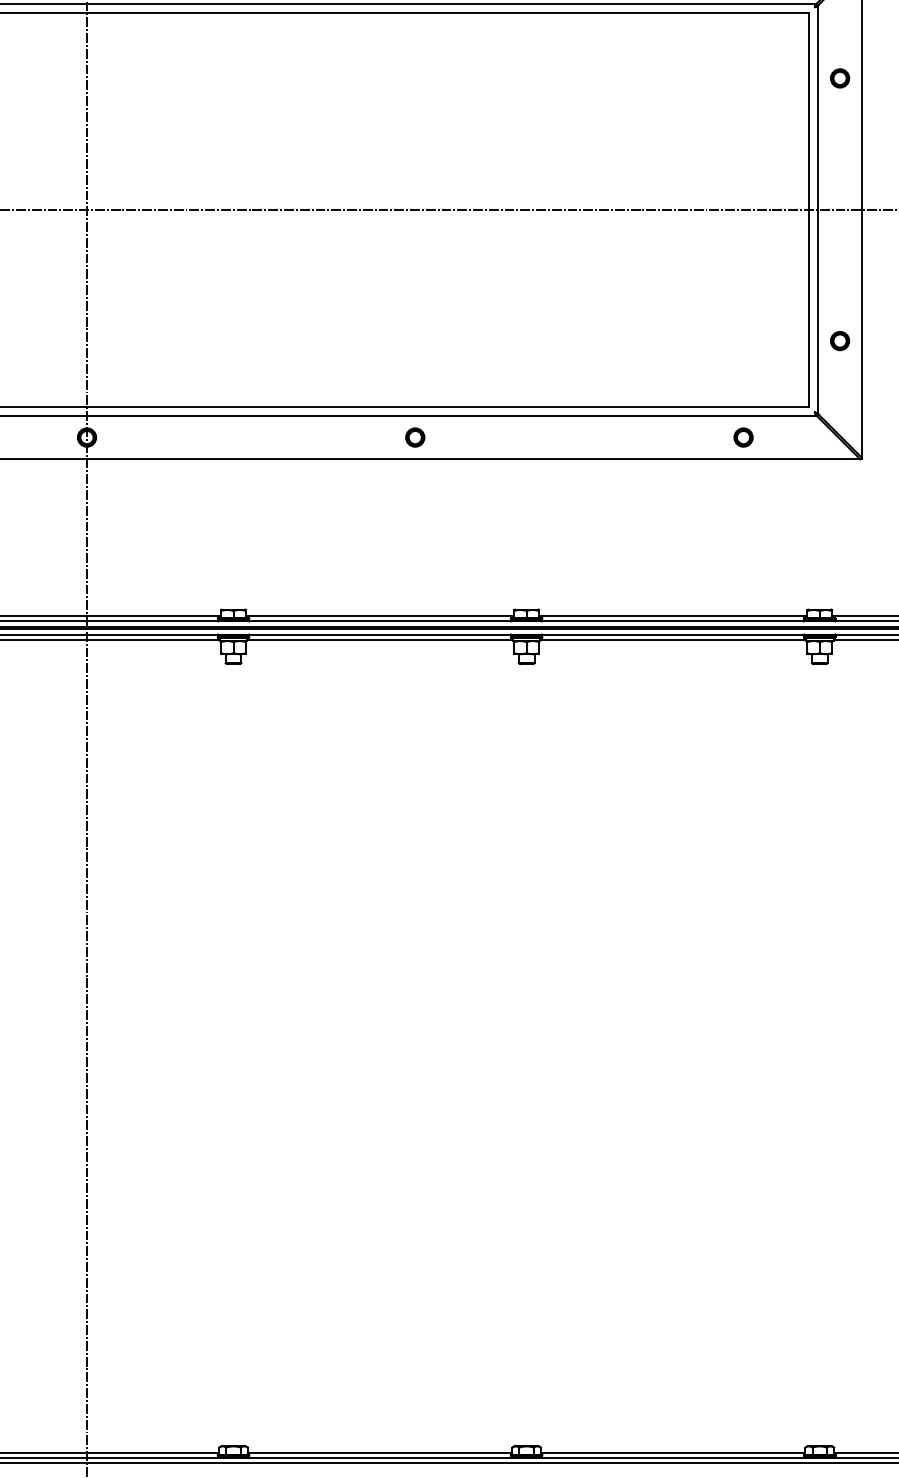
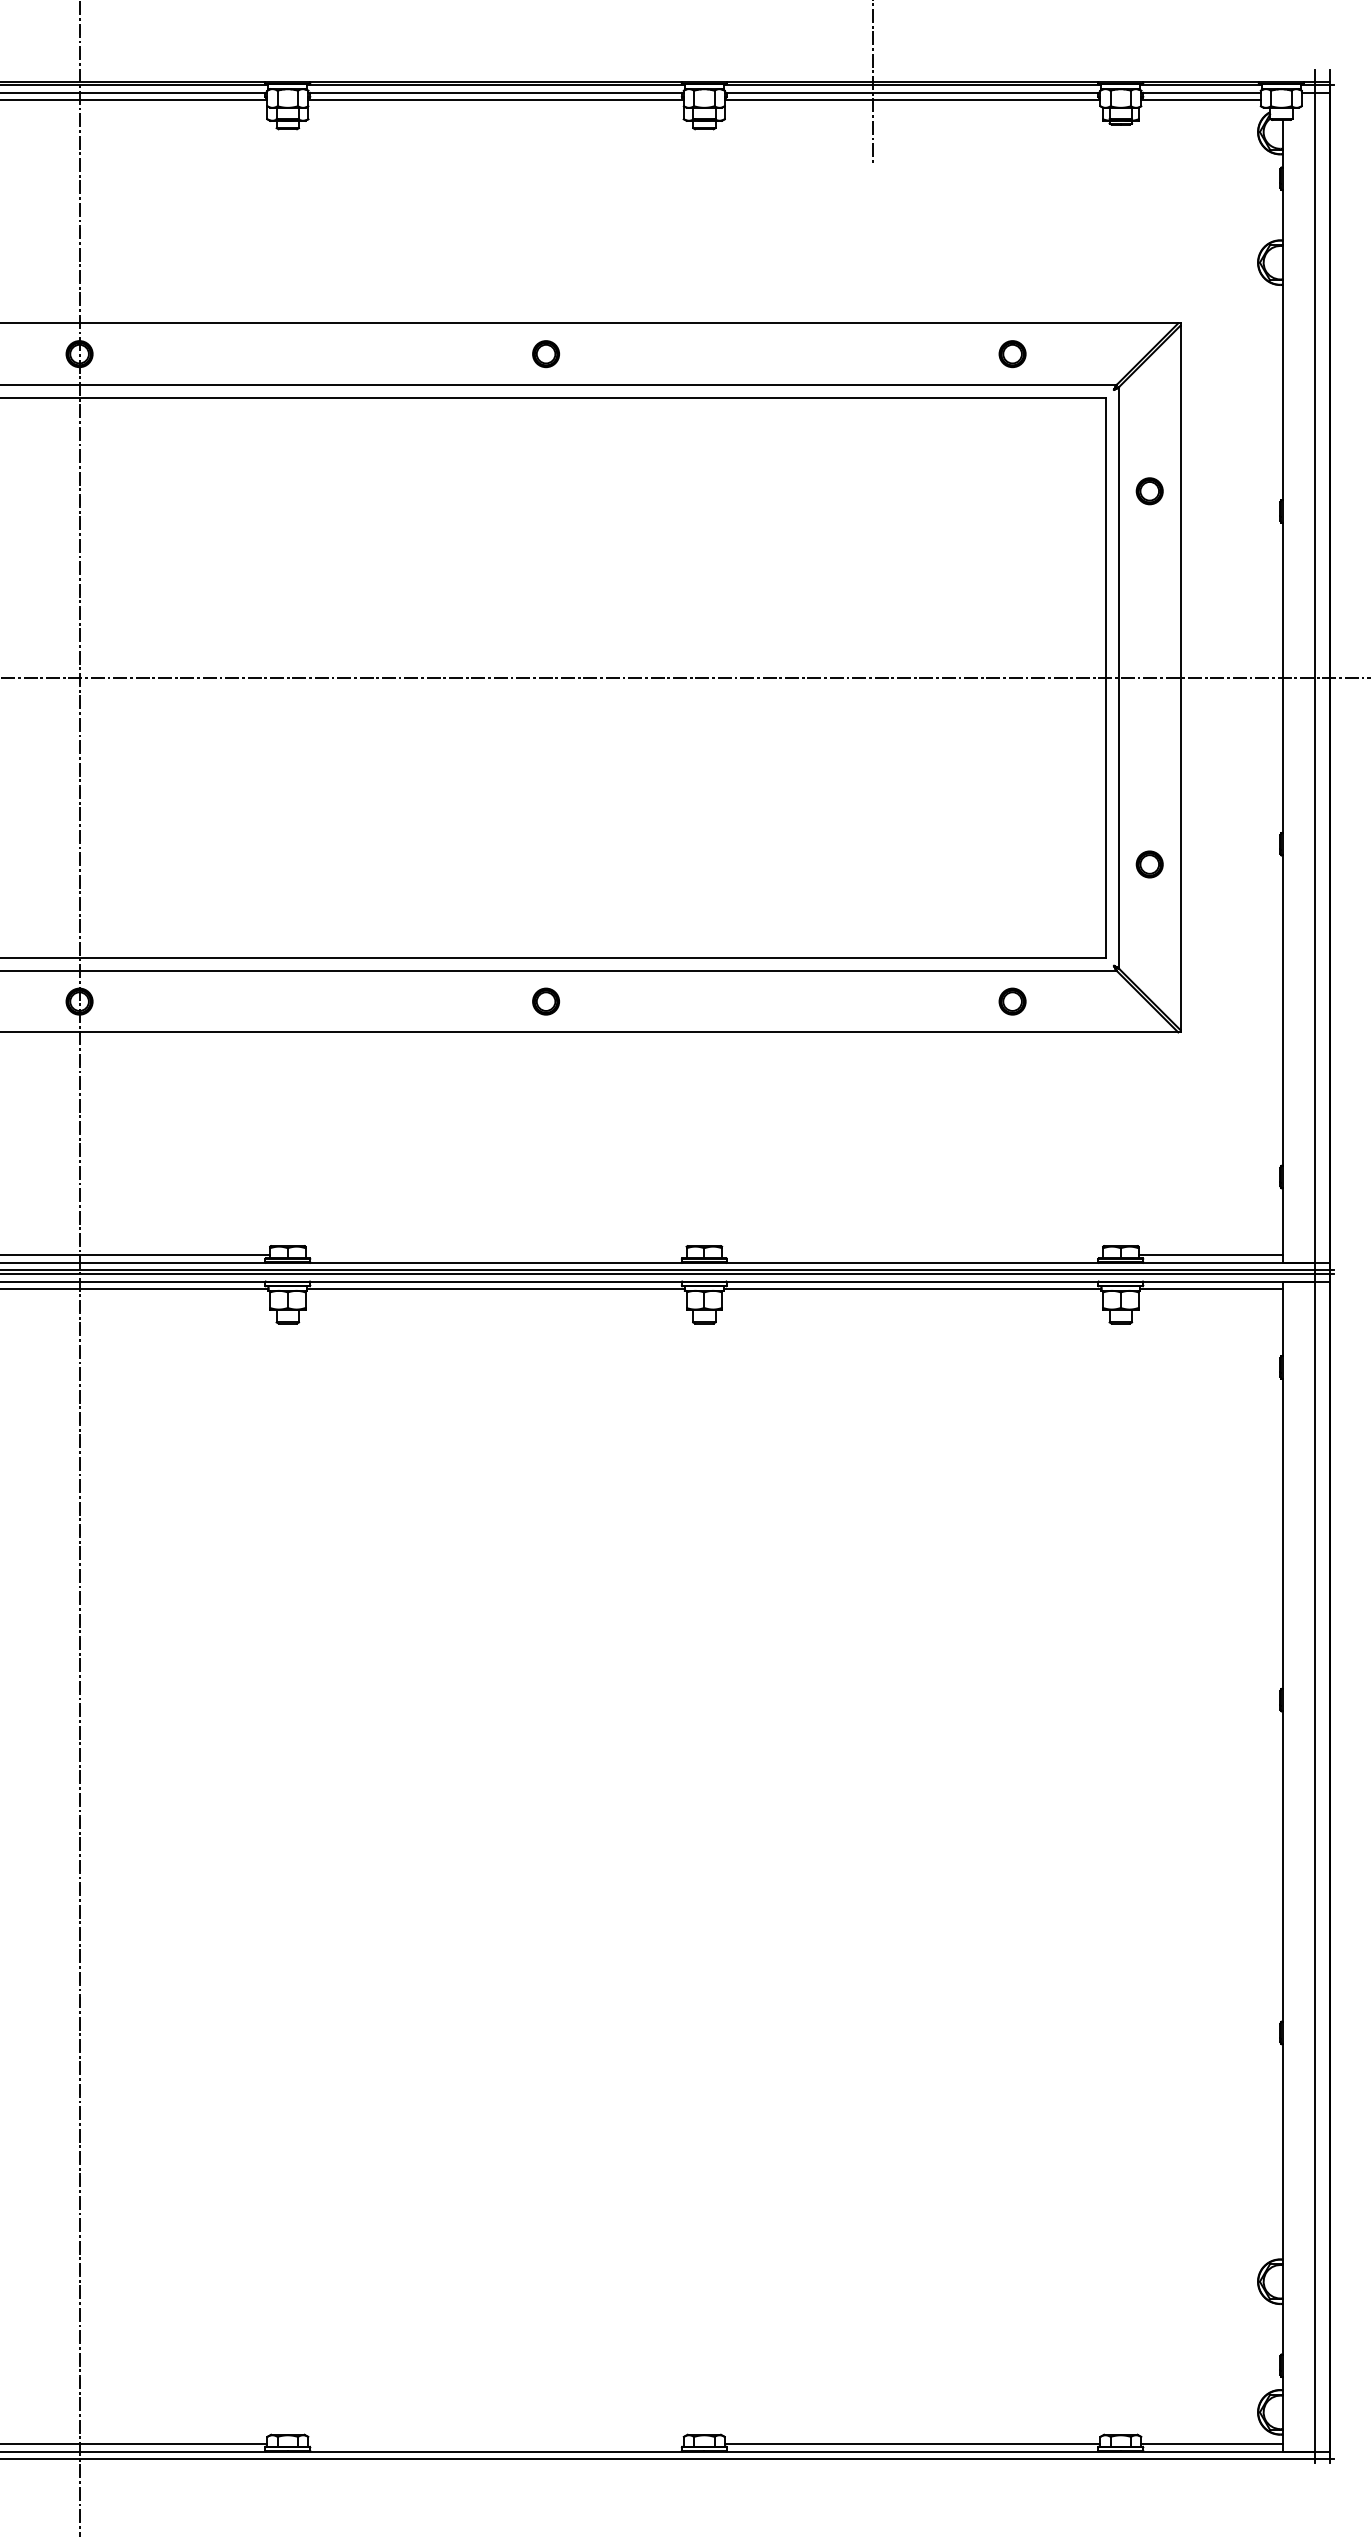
line: (379, 616) -> (495, 1255), removed
line: (673, 616) -> (912, 1255), removed
line: (379, 1452) -> (495, 2444), removed

